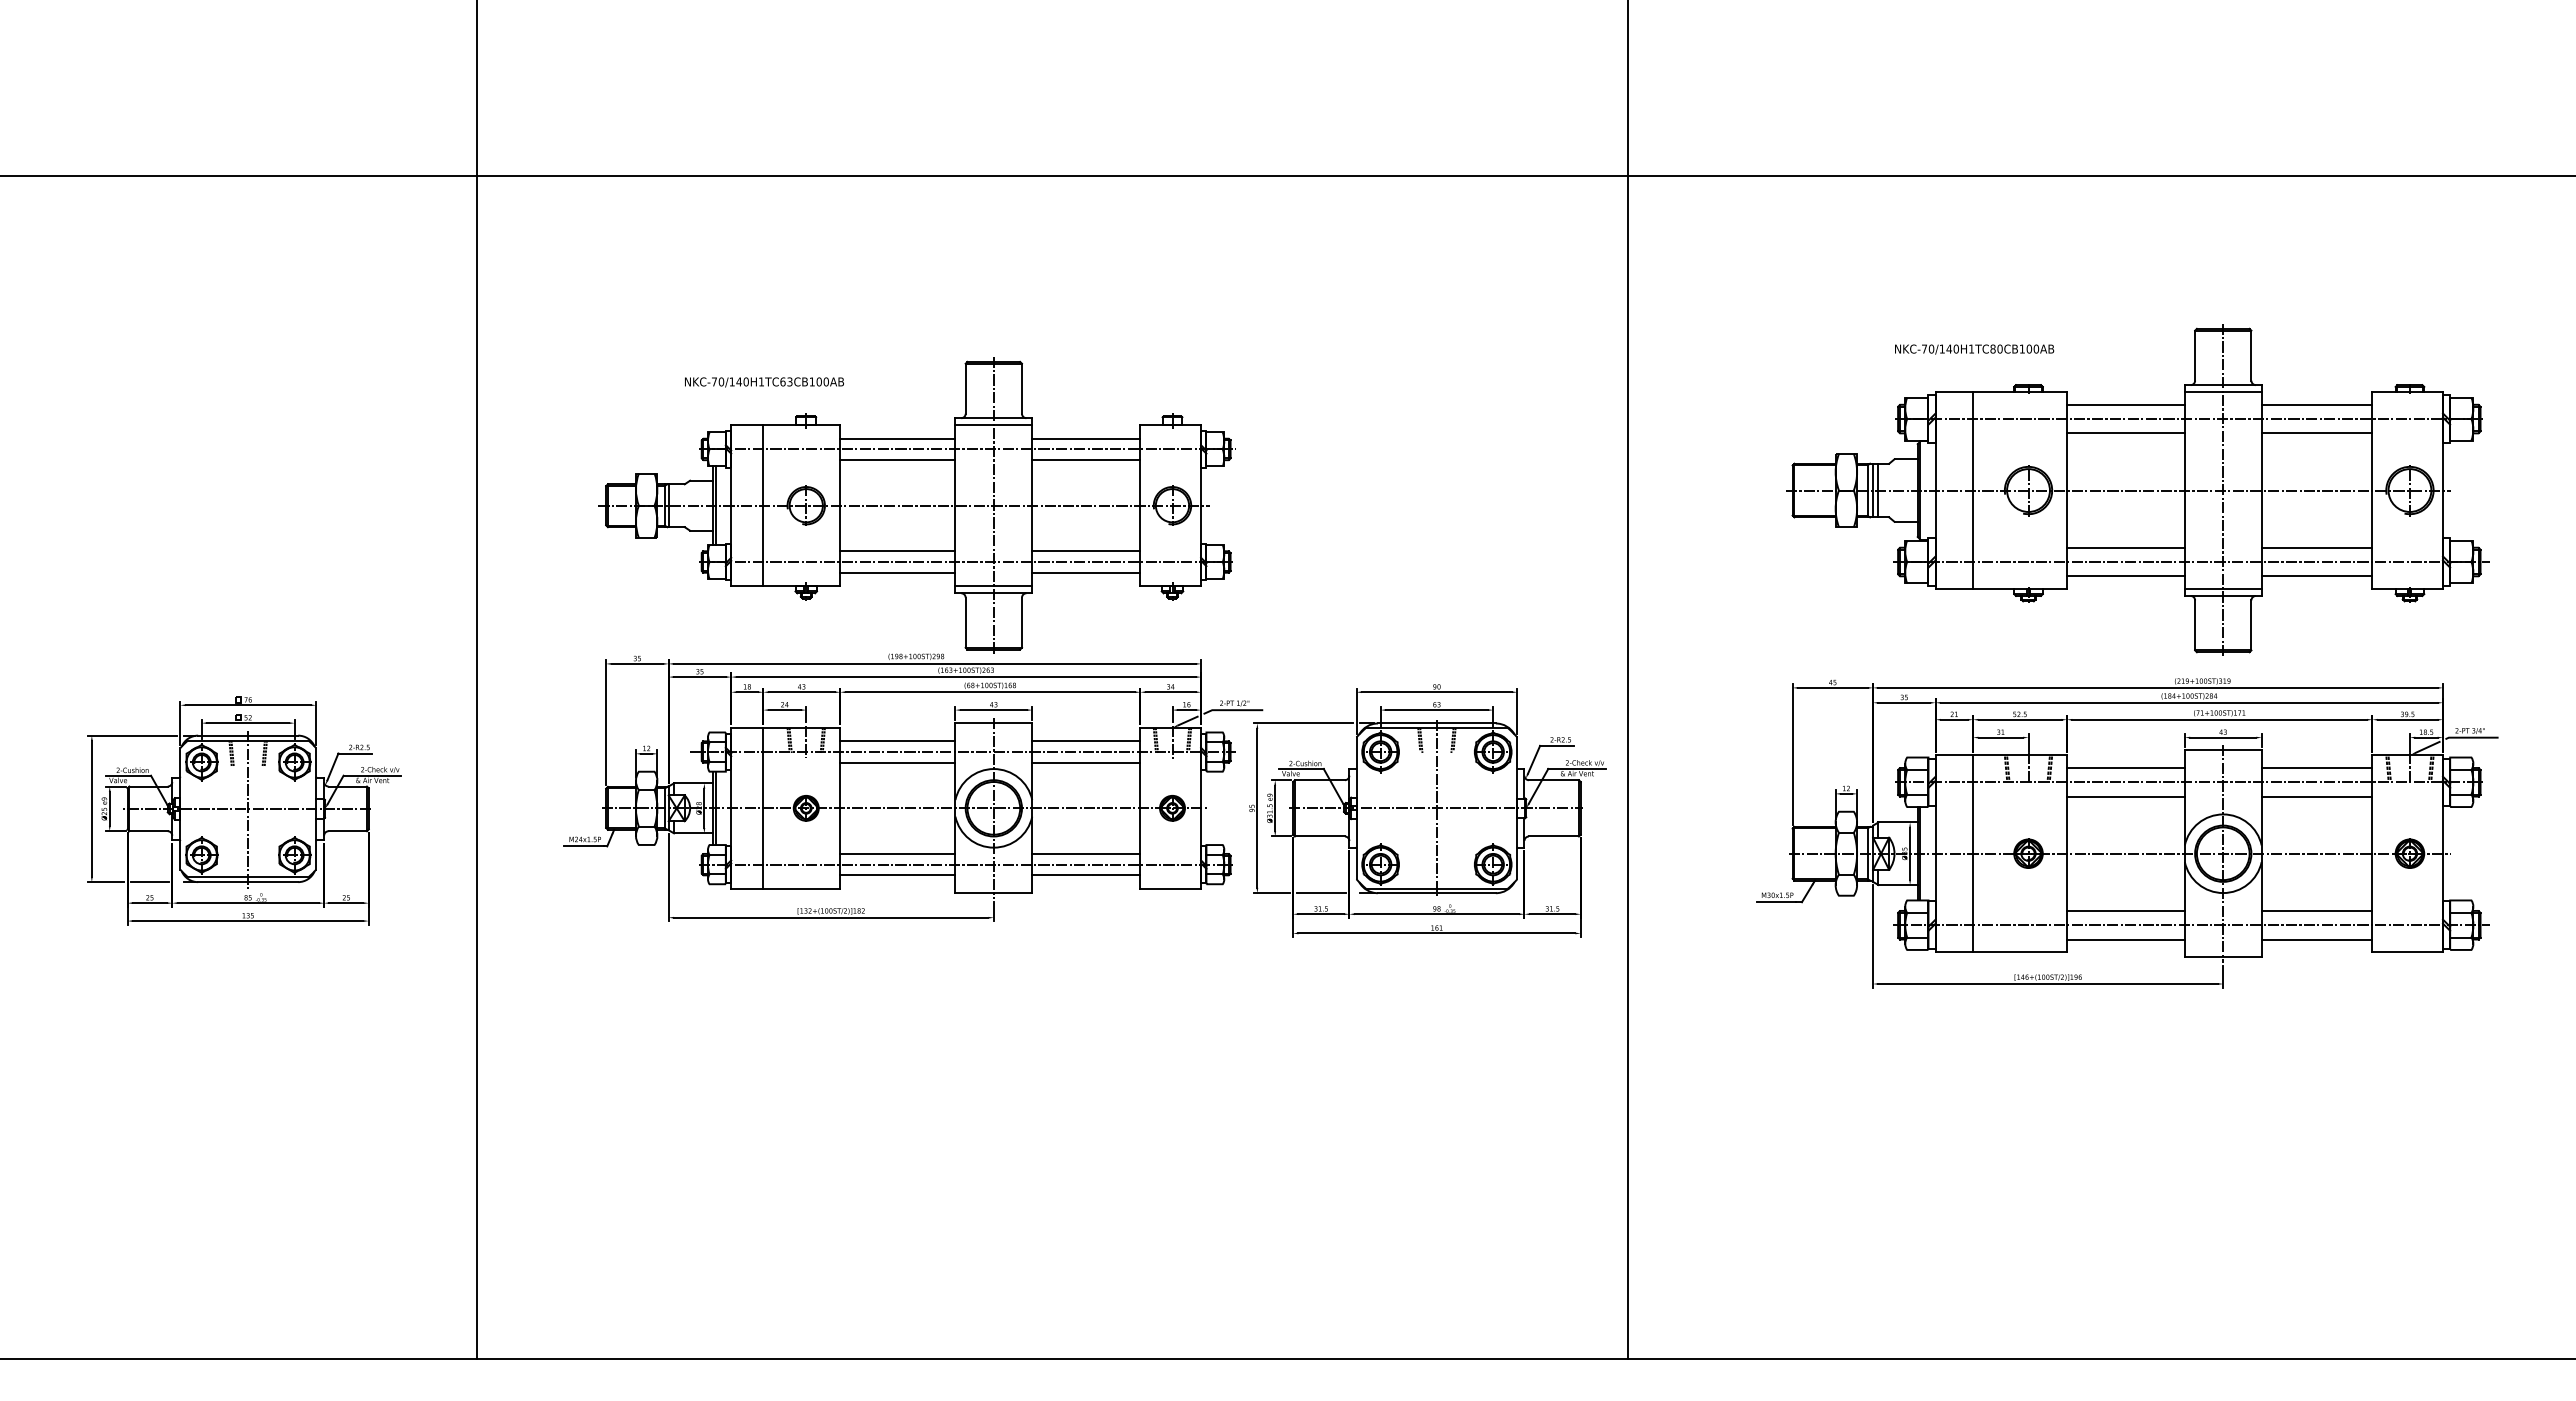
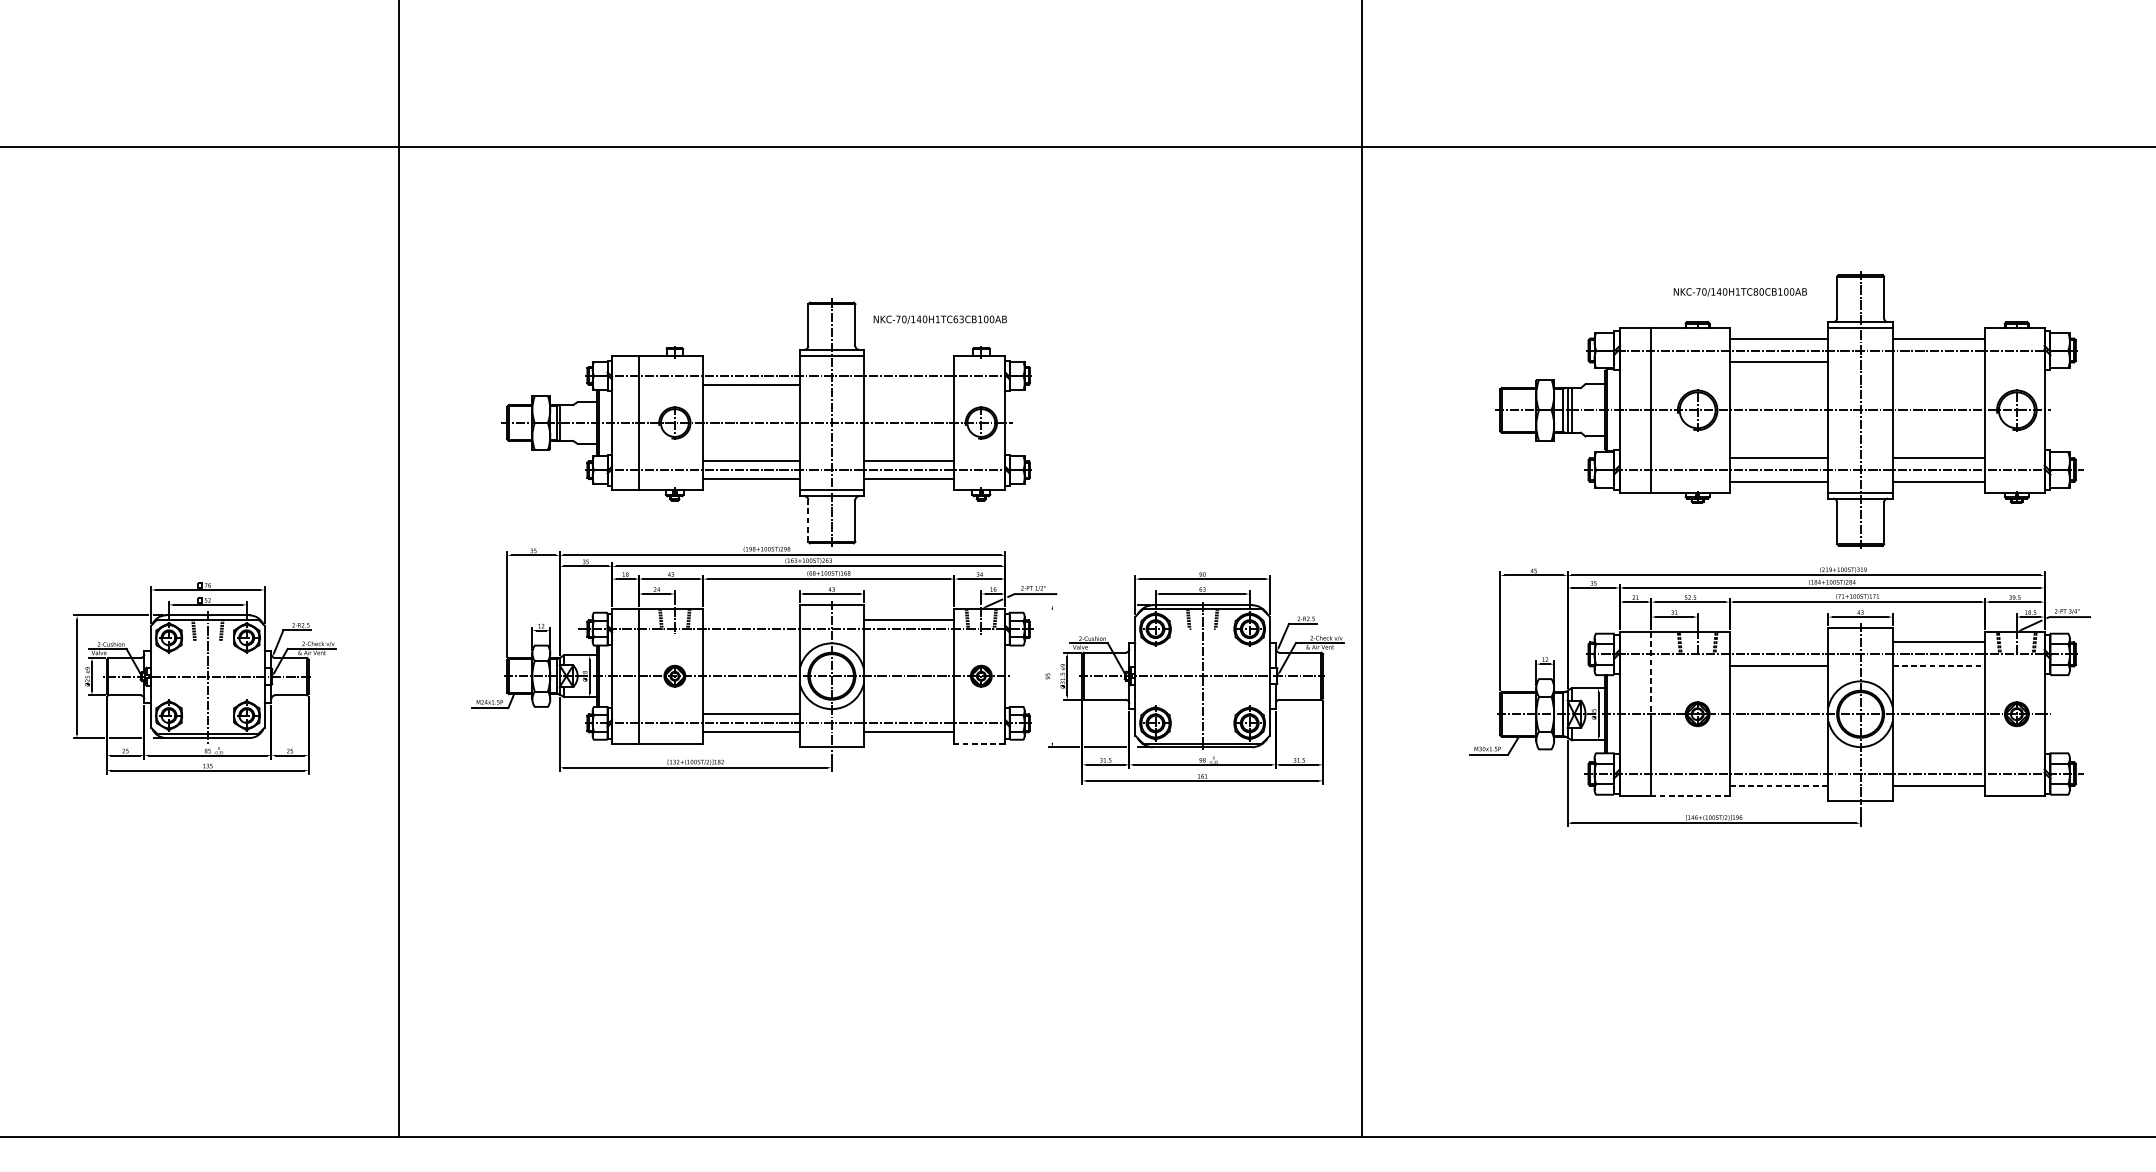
text: (1974, 349) -> (1740, 292), moved
text: (764, 382) -> (940, 319), moved
line: (2316, 433) -> (1938, 362), removed
line: (897, 438) -> (751, 366), removed
line: (1086, 438) -> (909, 366), removed
line: (1086, 460) -> (909, 385), removed
line: (965, 622) -> (808, 520), solid -> dashed
line: (1302, 723) -> (1090, 605), removed
line: (897, 741) -> (751, 620), removed
line: (897, 762) -> (751, 637), removed
line: (1086, 762) -> (909, 637), removed
line: (2125, 767) -> (1778, 642), removed
line: (2317, 796) -> (1939, 666), solid -> dashed
line: (1973, 805) -> (1651, 673), solid -> dashed
line: (1257, 807) -> (1052, 675), removed
line: (1086, 853) -> (909, 714), removed
line: (1170, 888) -> (979, 743), solid -> dashed
line: (2125, 910) -> (1778, 761), removed
line: (2316, 910) -> (1938, 761), removed
line: (2125, 939) -> (1778, 785), solid -> dashed
line: (2020, 952) -> (1690, 796), solid -> dashed

